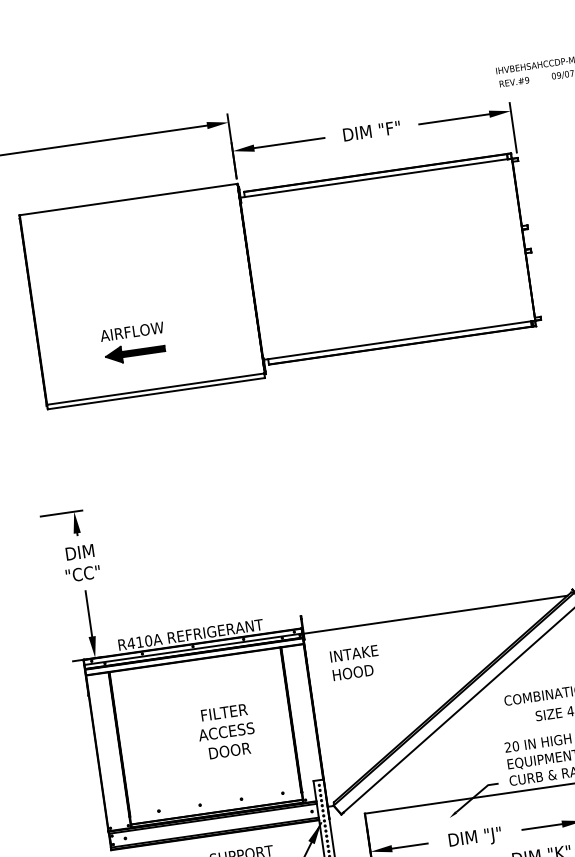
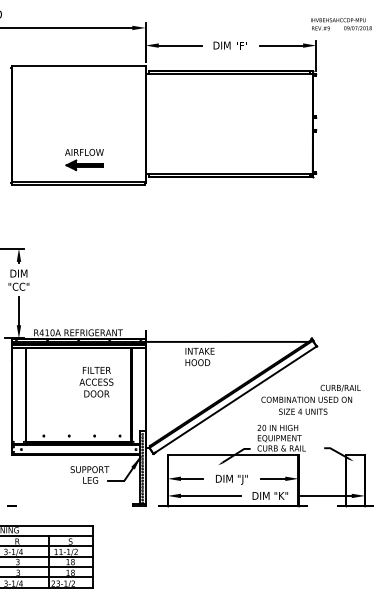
part: (134, 344) -> (84, 160), moved
text: (354, 663) -> (199, 357), moved
text: (226, 732) -> (96, 382), moved

